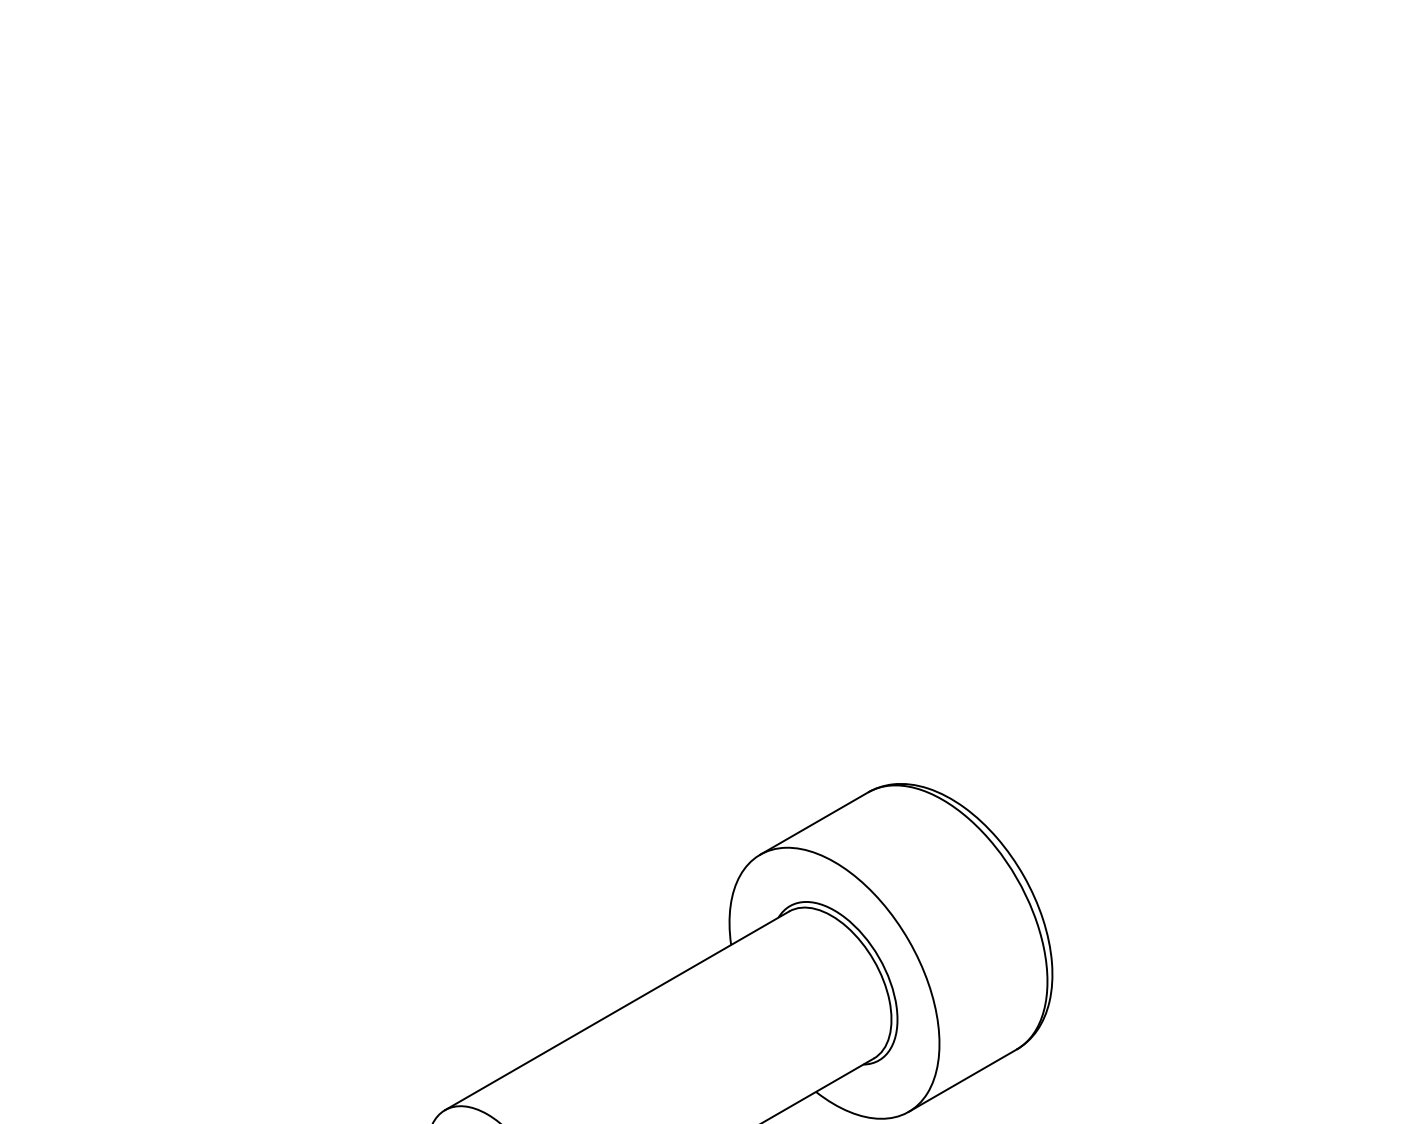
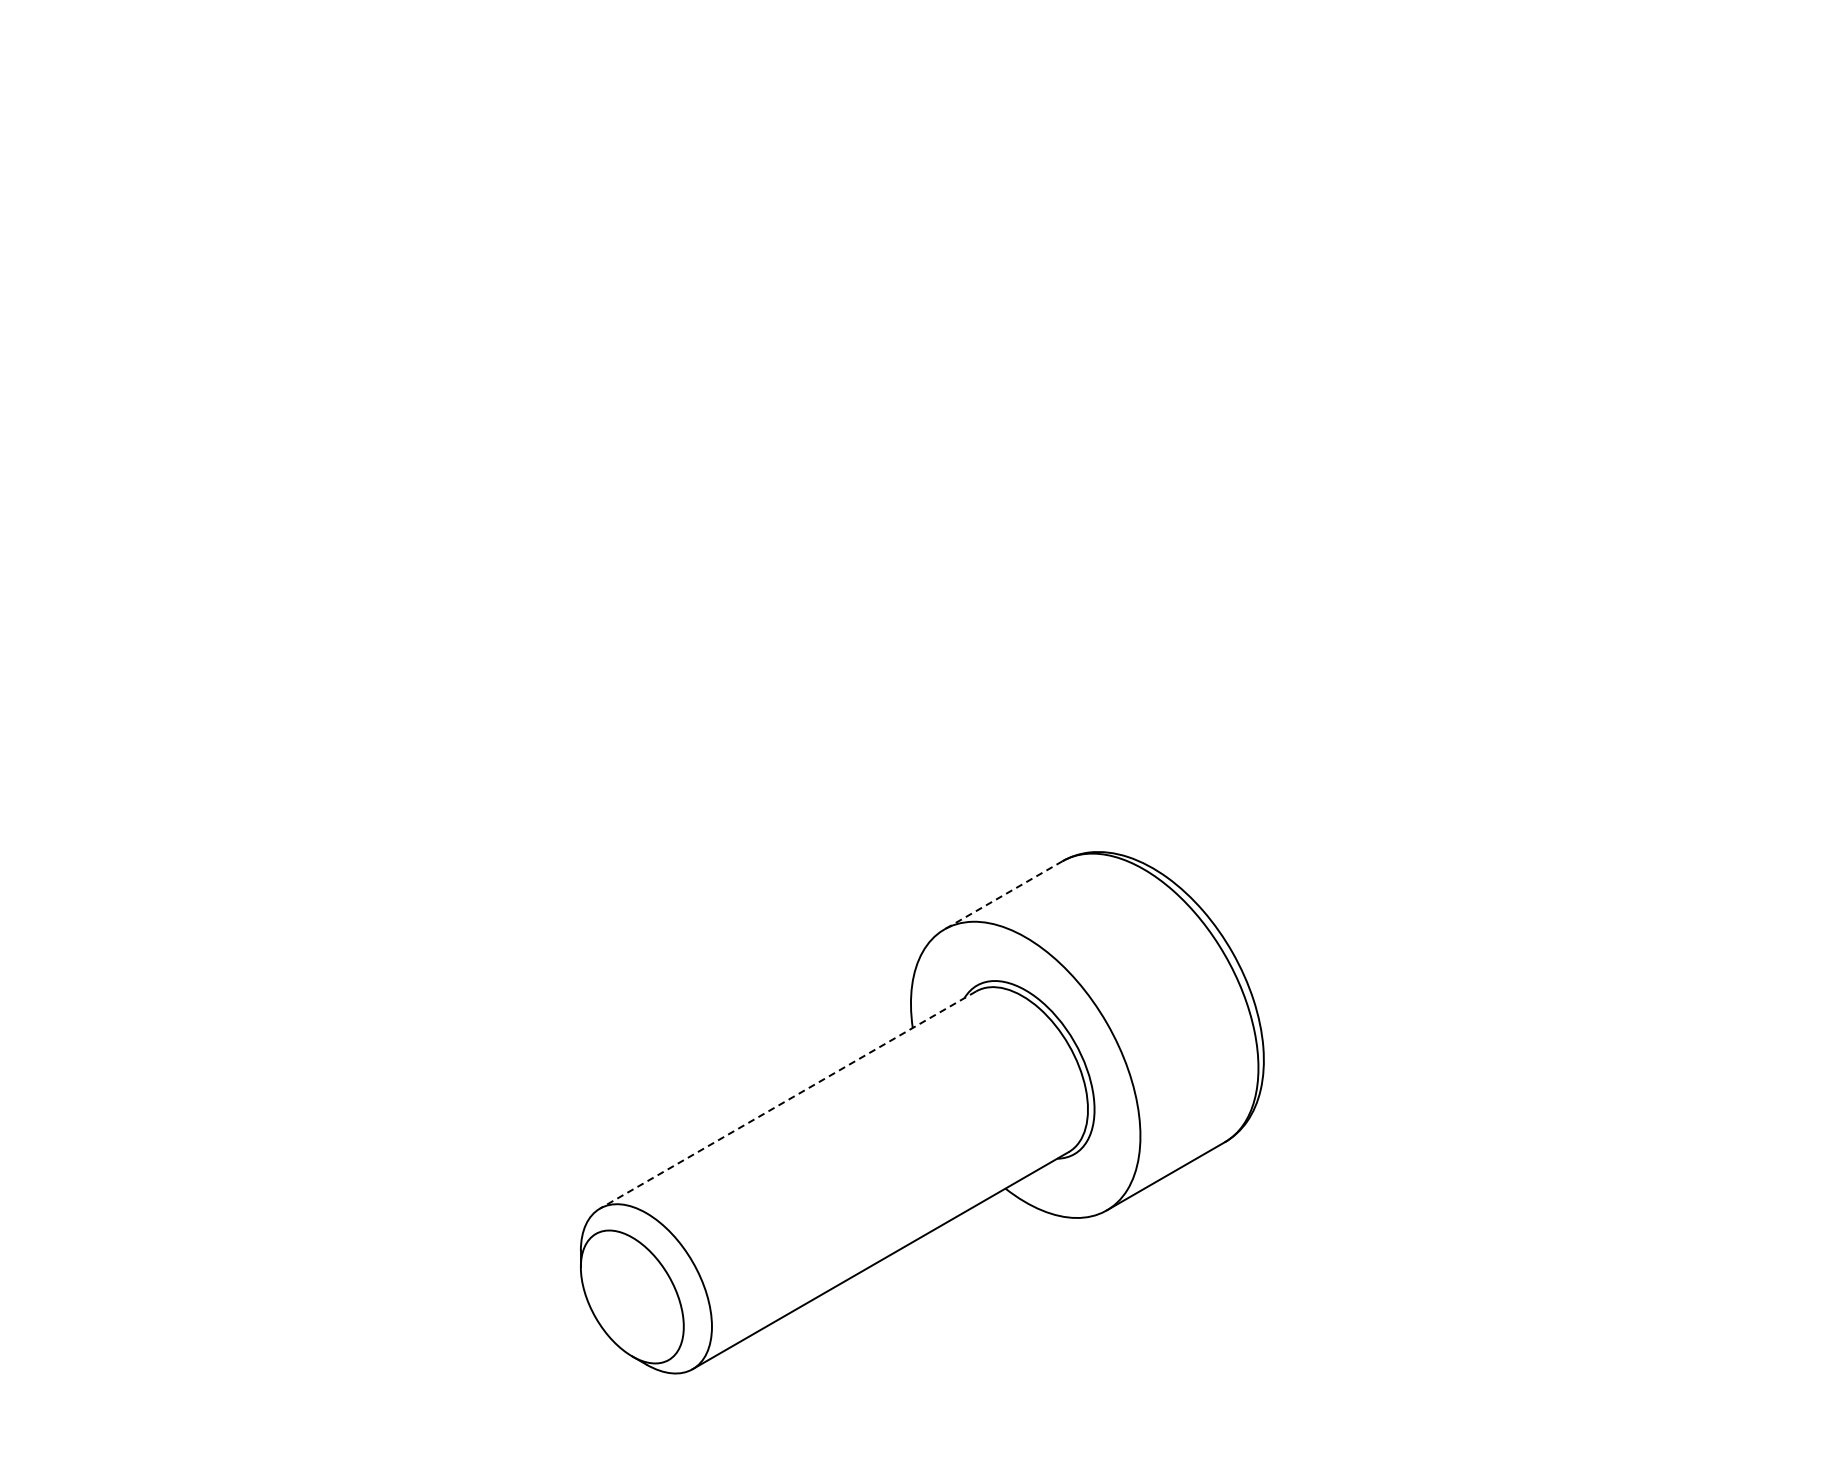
line: (814, 823) -> (1003, 895), solid -> dashed
line: (616, 1011) -> (787, 1100), solid -> dashed

